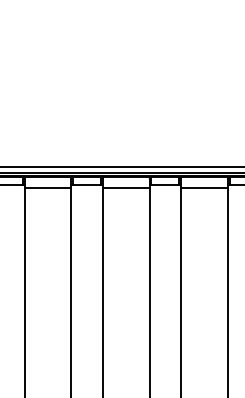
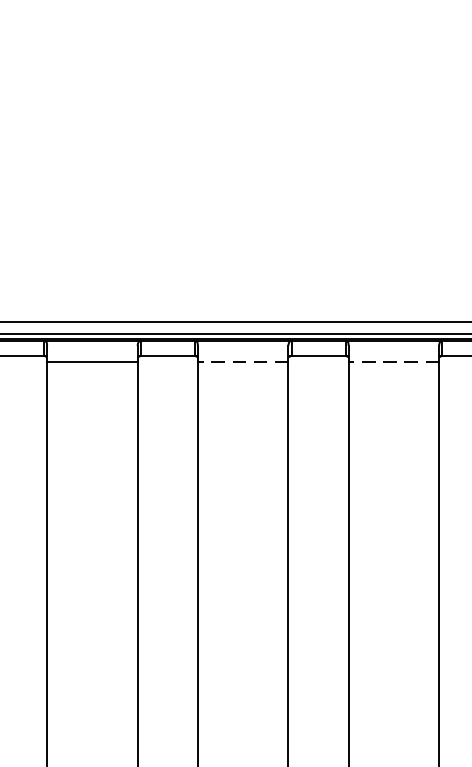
line: (125, 187) -> (241, 361), solid -> dashed
line: (203, 187) -> (392, 361), solid -> dashed

